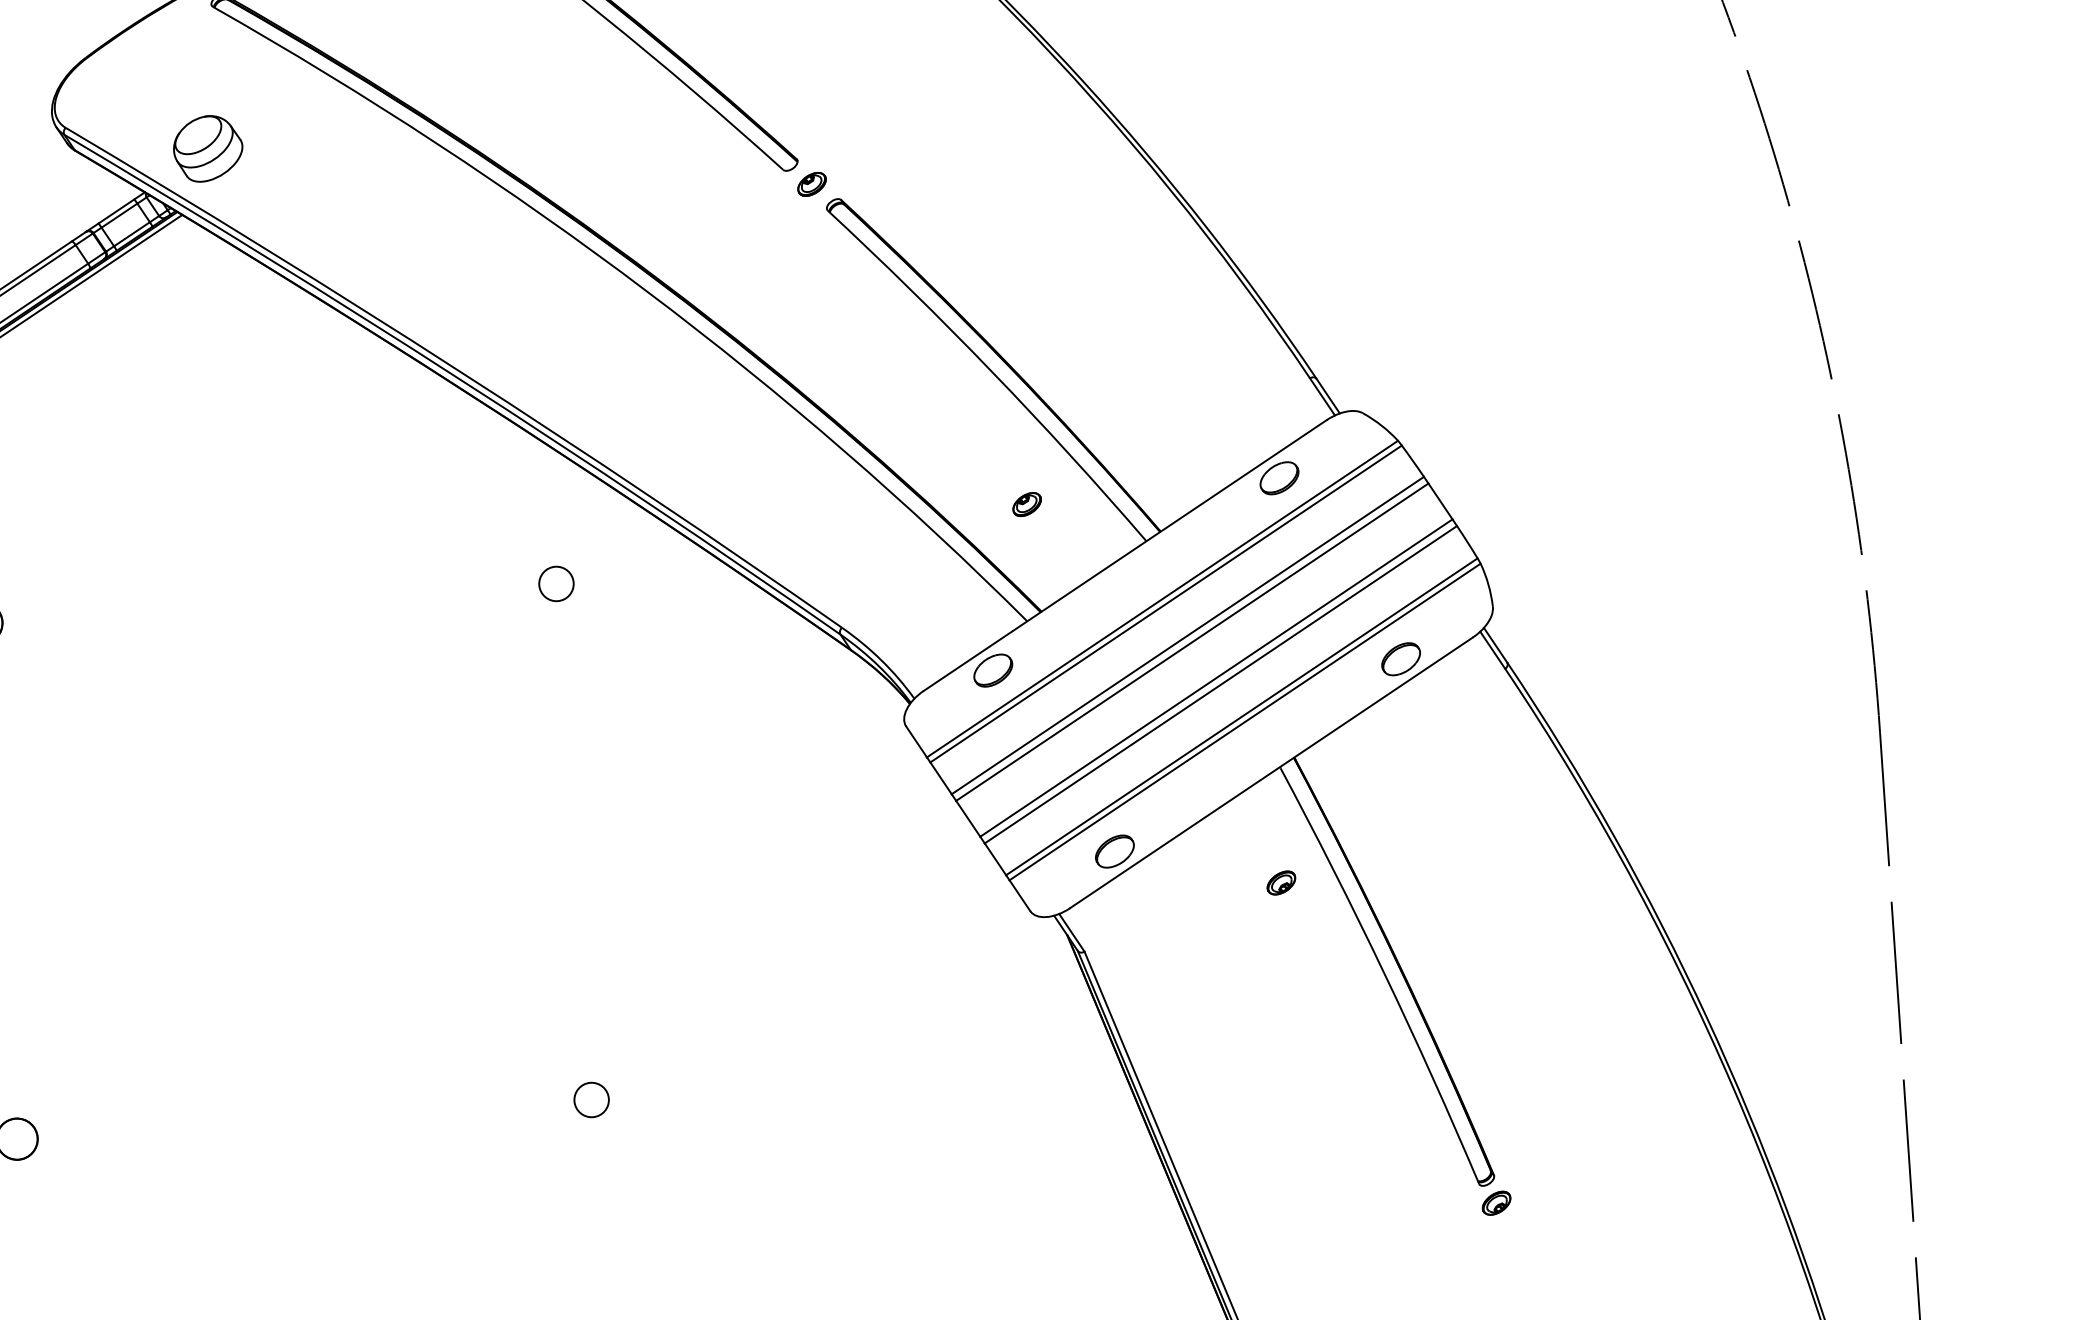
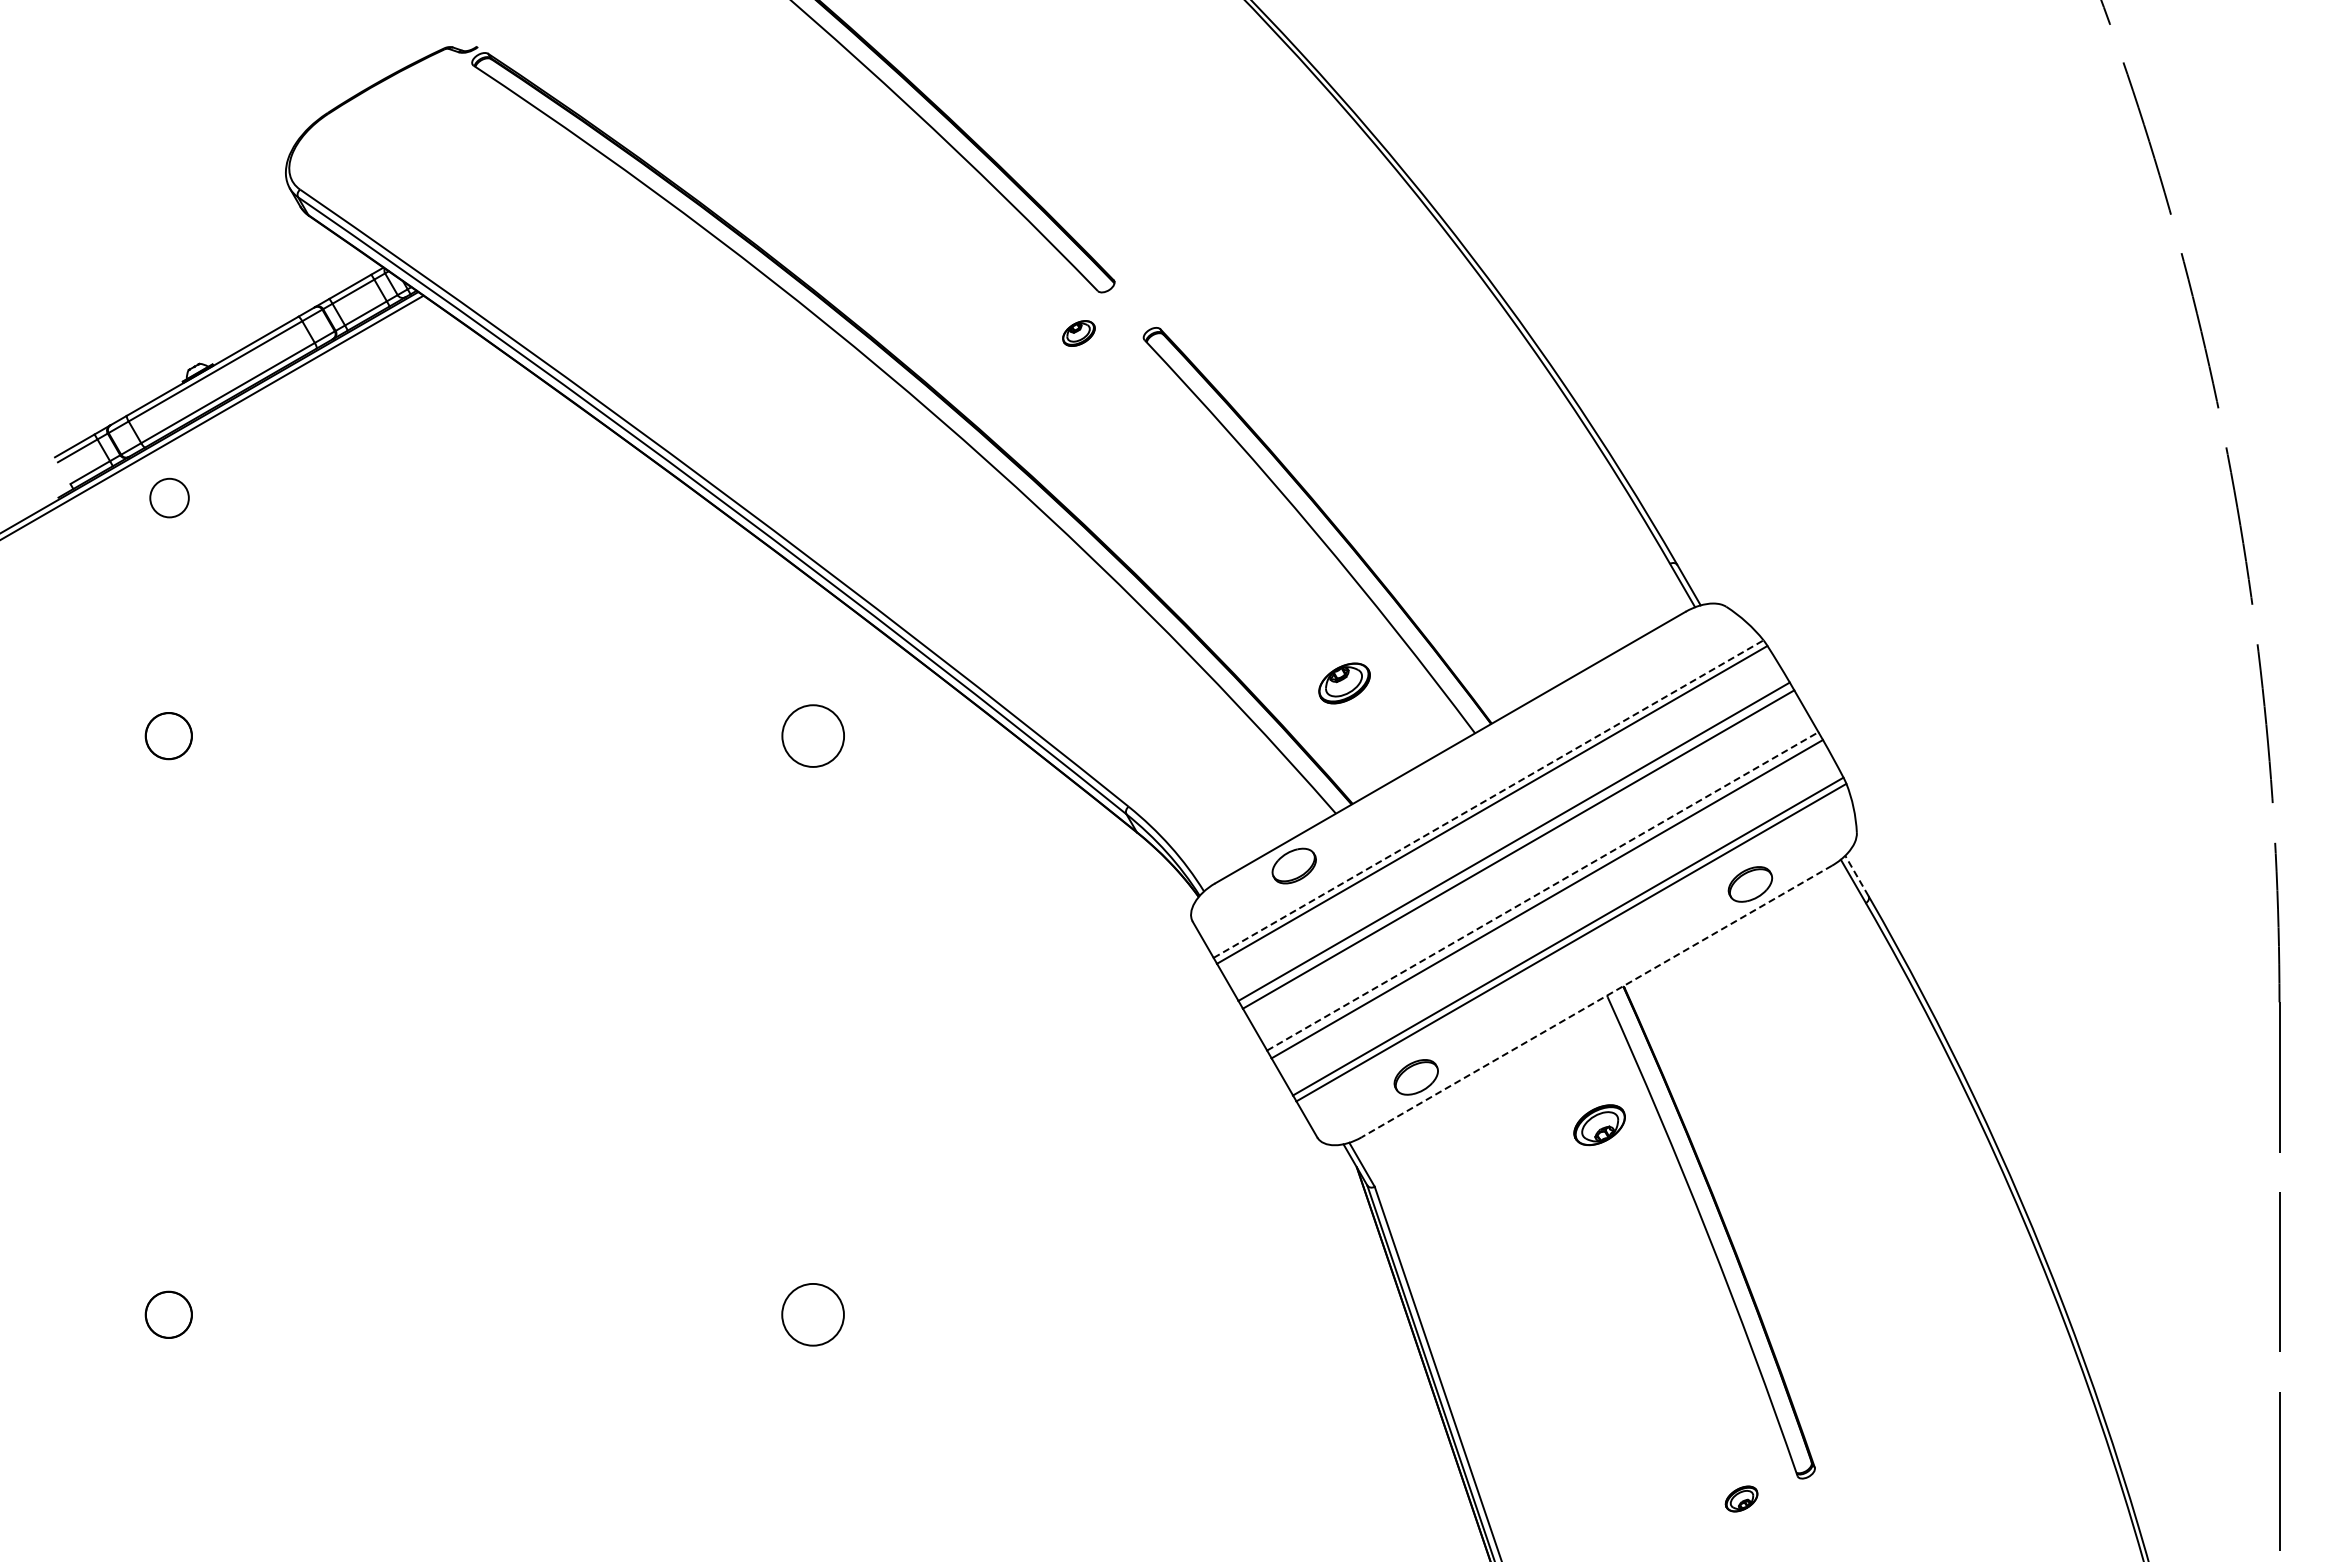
part: (208, 148) -> (457, 223), removed
part: (811, 184) -> (1078, 333), moved
part: (1279, 477) -> (1628, 672), removed
part: (1026, 503) -> (1344, 682), size x1.6
circle: (555, 583) -> (812, 735), size x1.6
line: (1162, 599) -> (1488, 799), solid -> dashed
line: (1495, 644) -> (1856, 875), solid -> dashed
line: (1217, 678) -> (1543, 891), solid -> dashed
line: (1270, 772) -> (1596, 1001), solid -> dashed
part: (1281, 882) -> (1599, 1124), size x1.6
circle: (591, 1099) -> (813, 1314), size x1.6
part: (1496, 1202) -> (1741, 1498), moved

